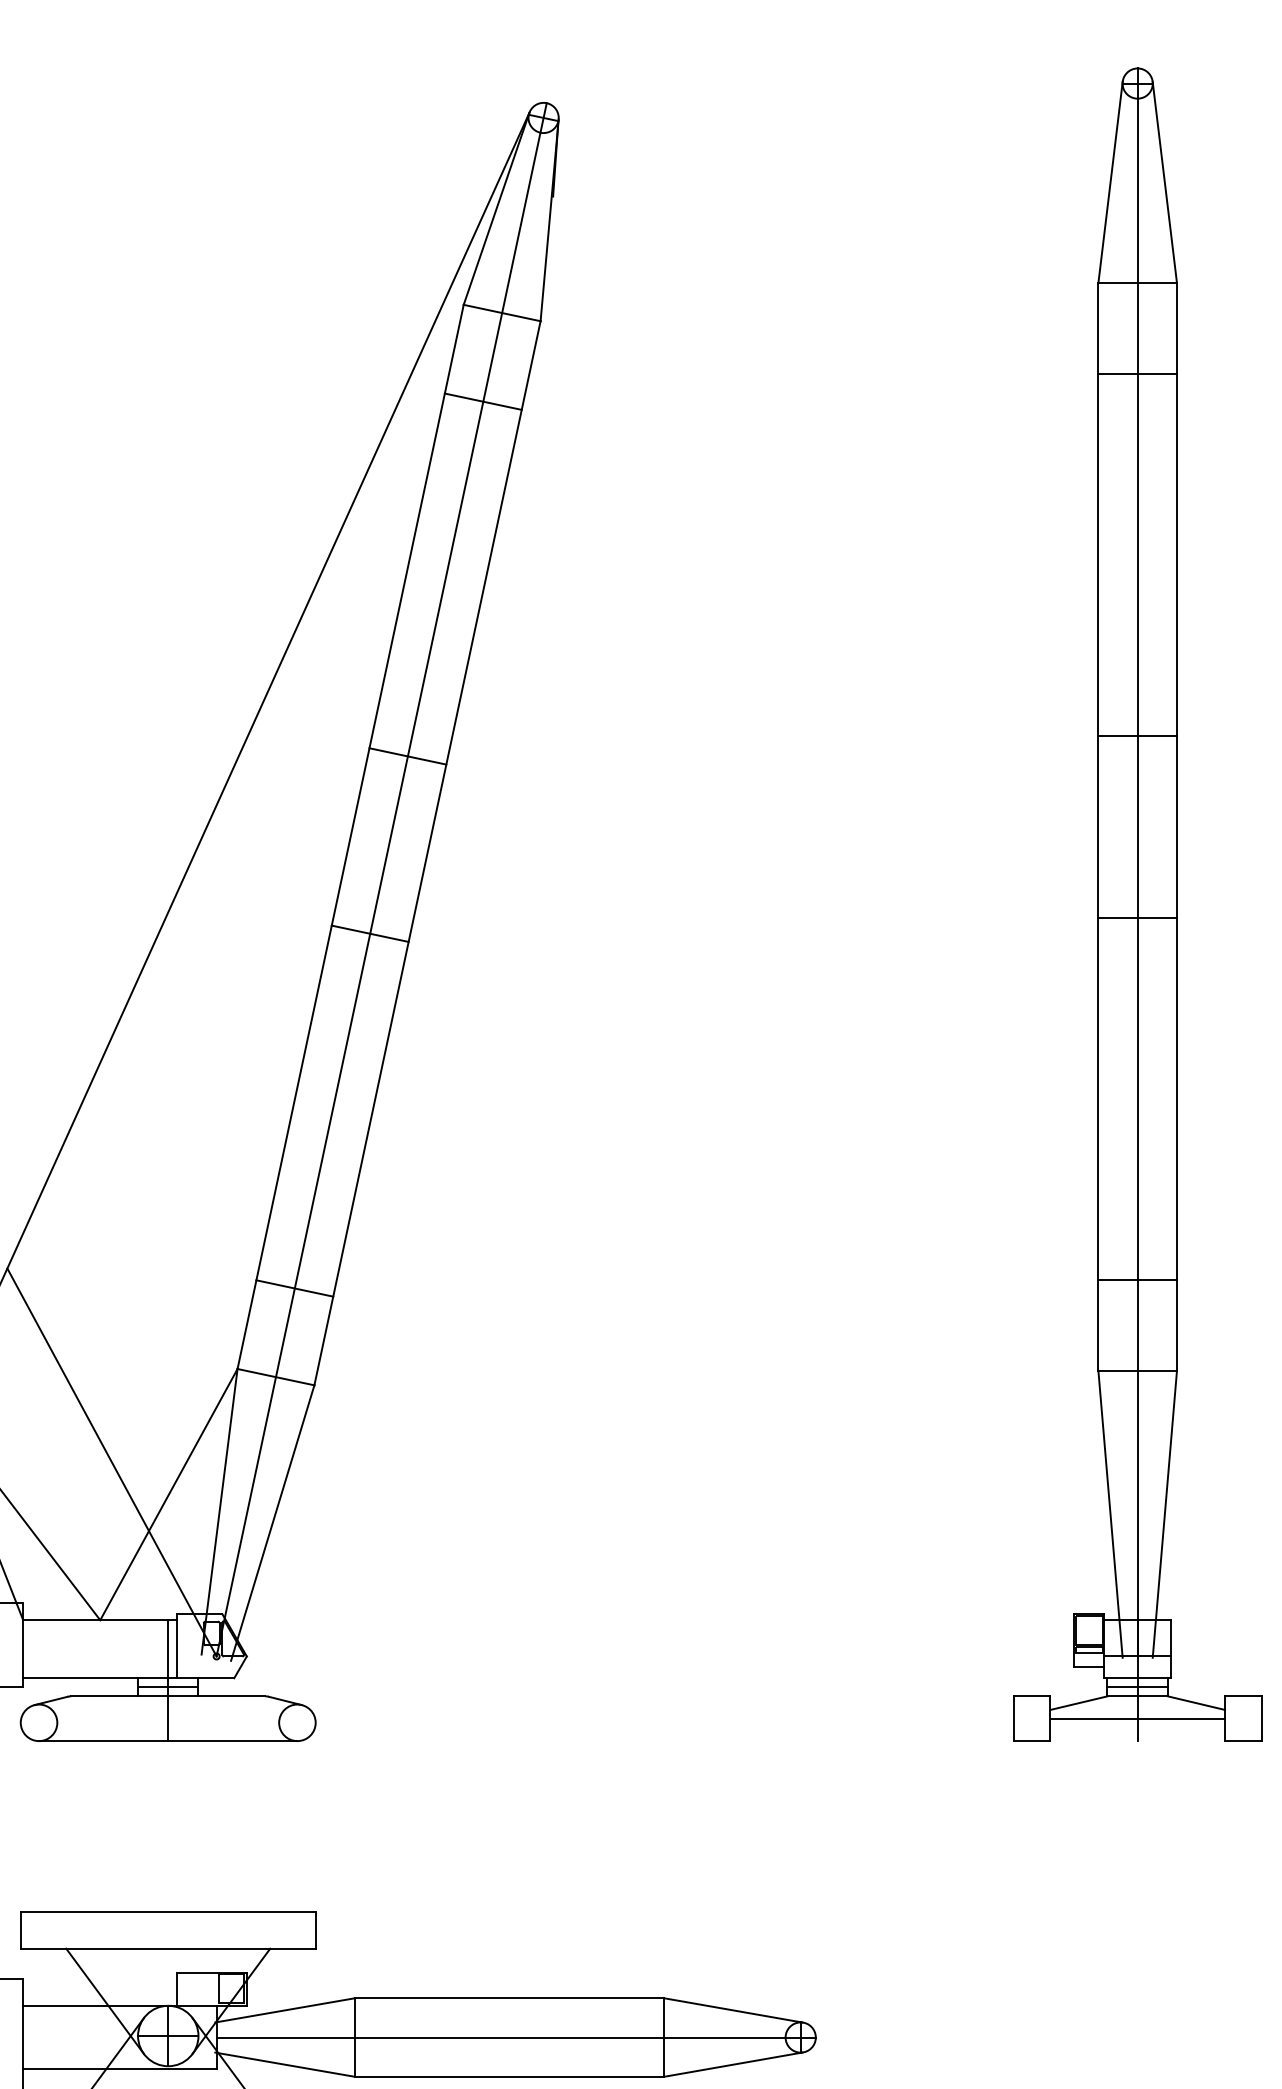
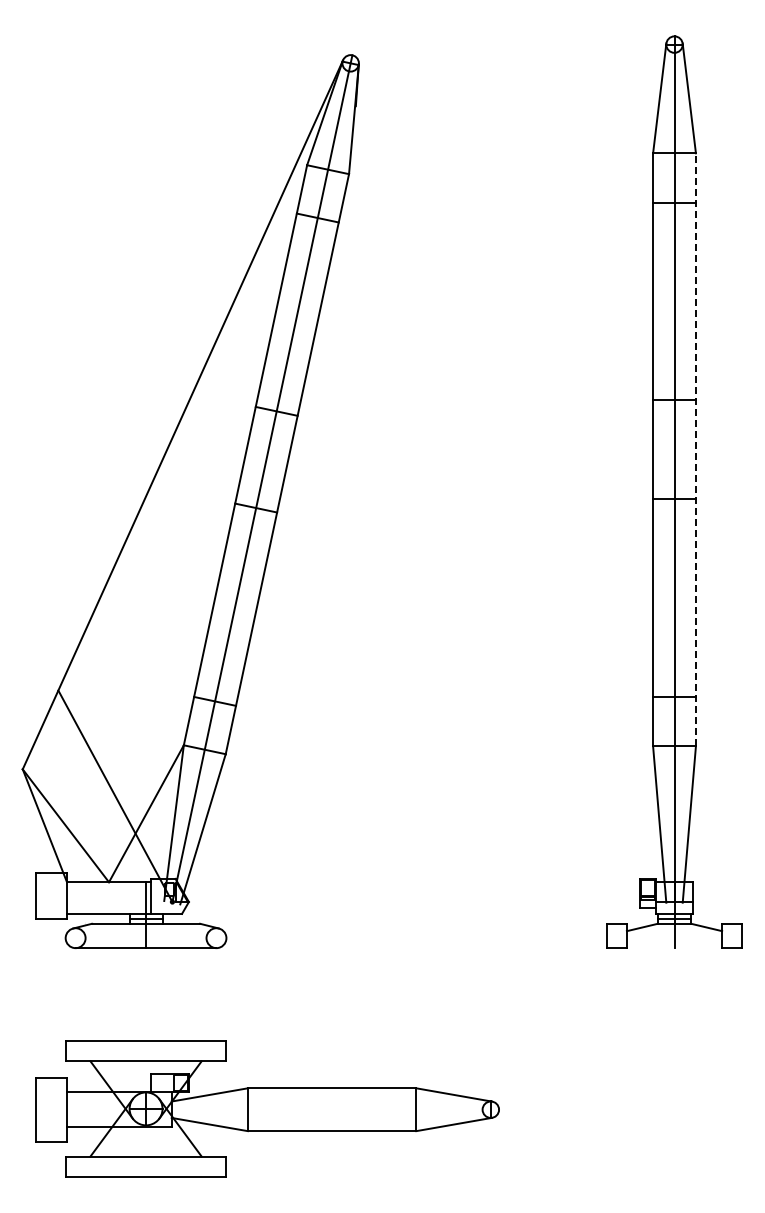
line: (1176, 826) -> (695, 449), solid -> dashed
line: (1137, 1717) -> (674, 935), removed
line: (515, 2037) -> (335, 1109), removed

